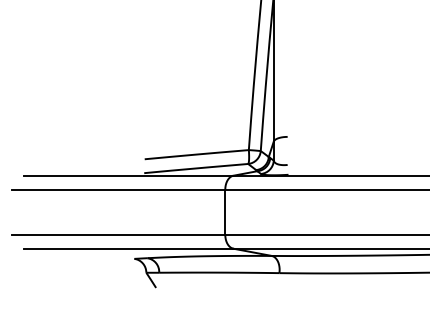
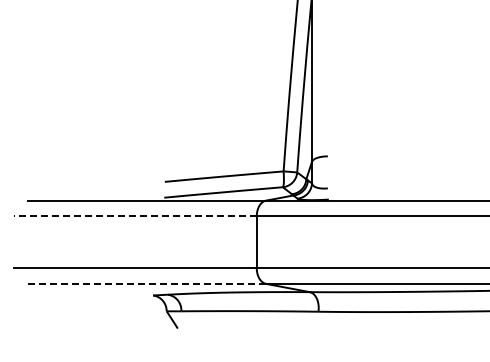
line: (118, 189) -> (134, 216), solid -> dashed
line: (128, 248) -> (146, 283), solid -> dashed

